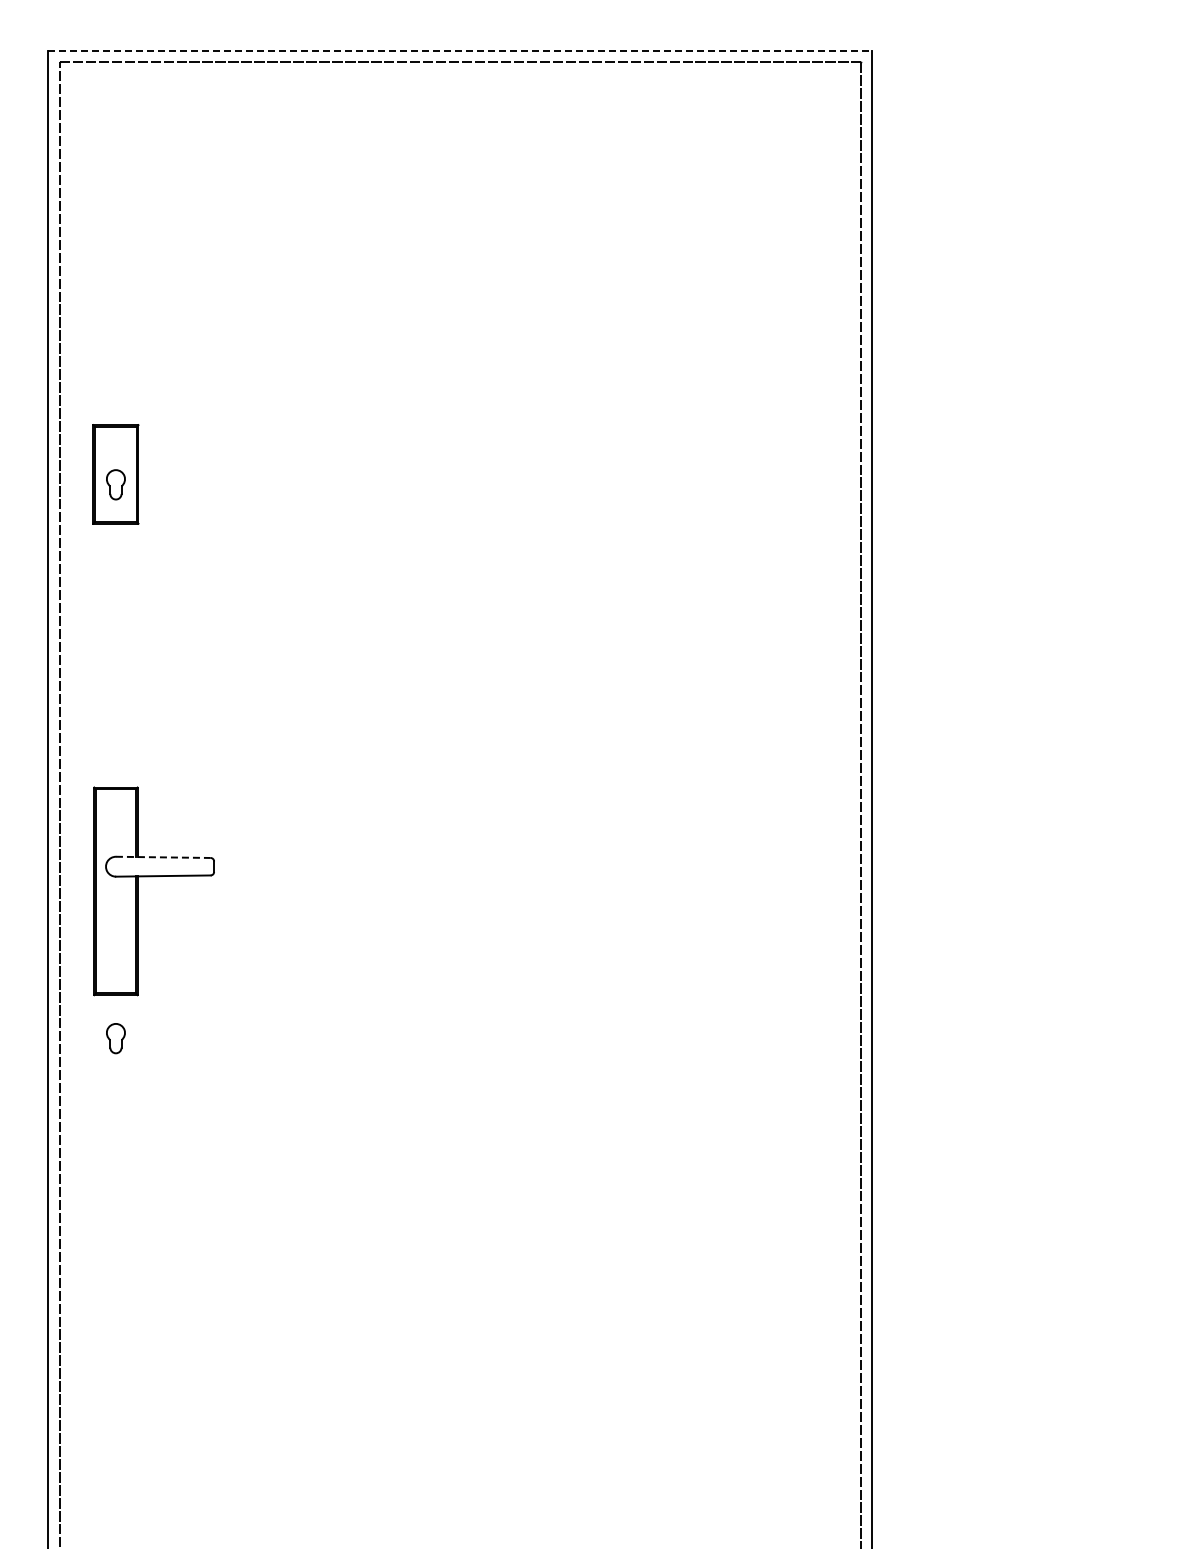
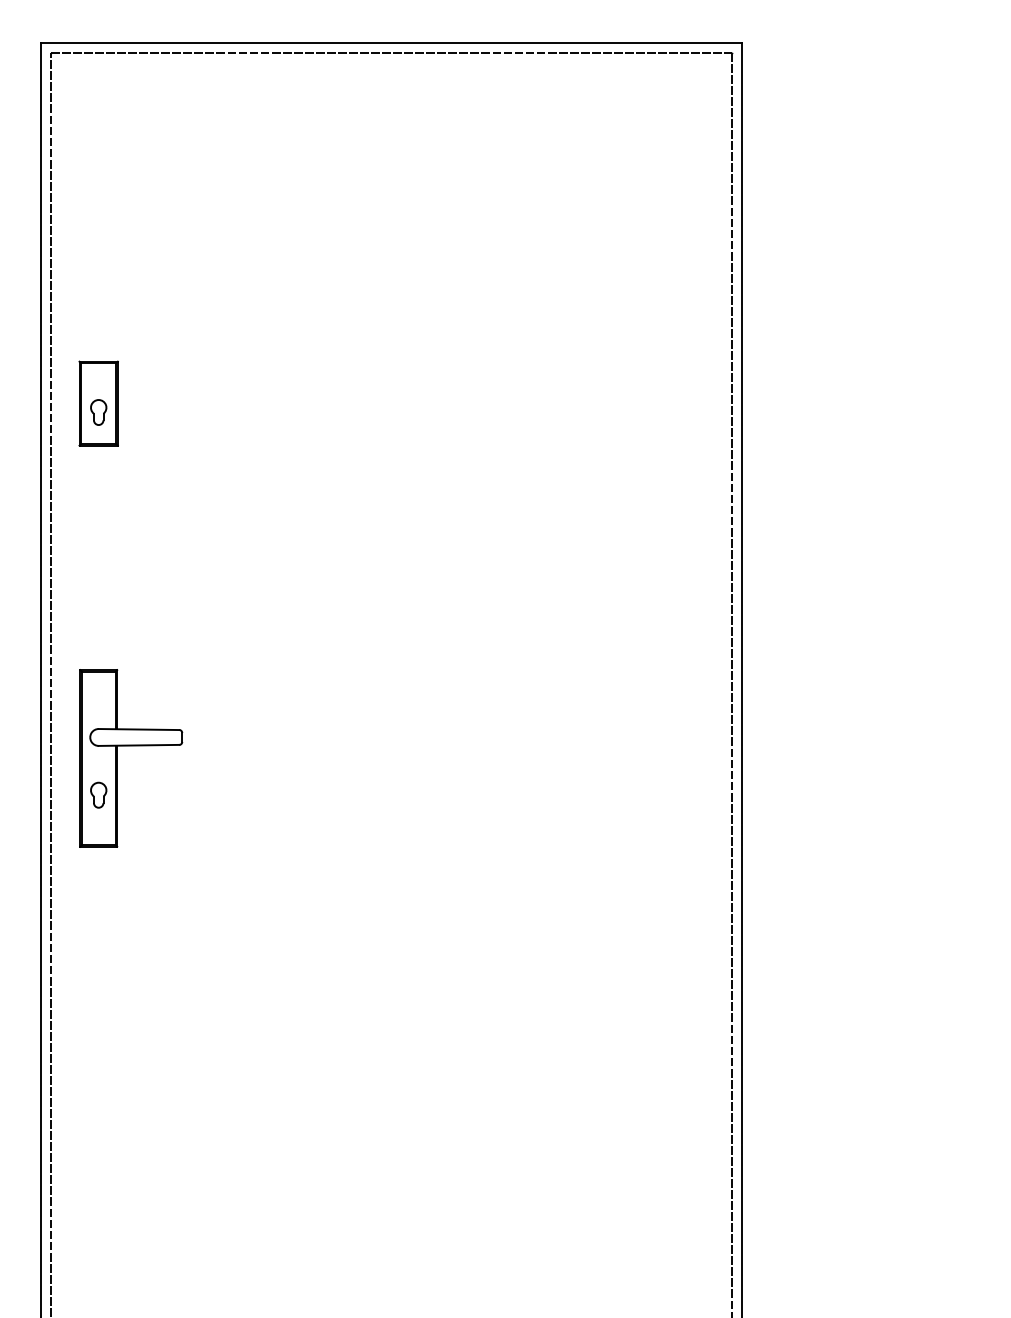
line: (460, 51) -> (391, 43), dashed -> solid
line: (163, 857) -> (139, 729), dashed -> solid
part: (115, 1038) -> (98, 795), moved

